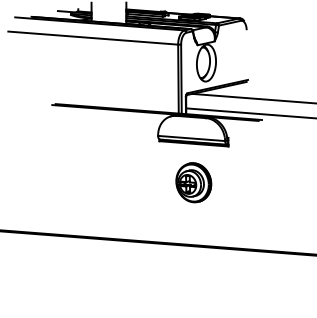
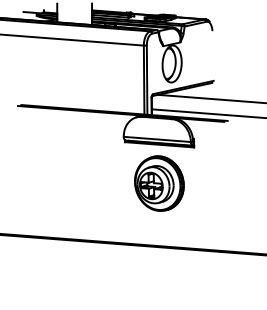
part: (193, 182) -> (159, 183), size x1.4

